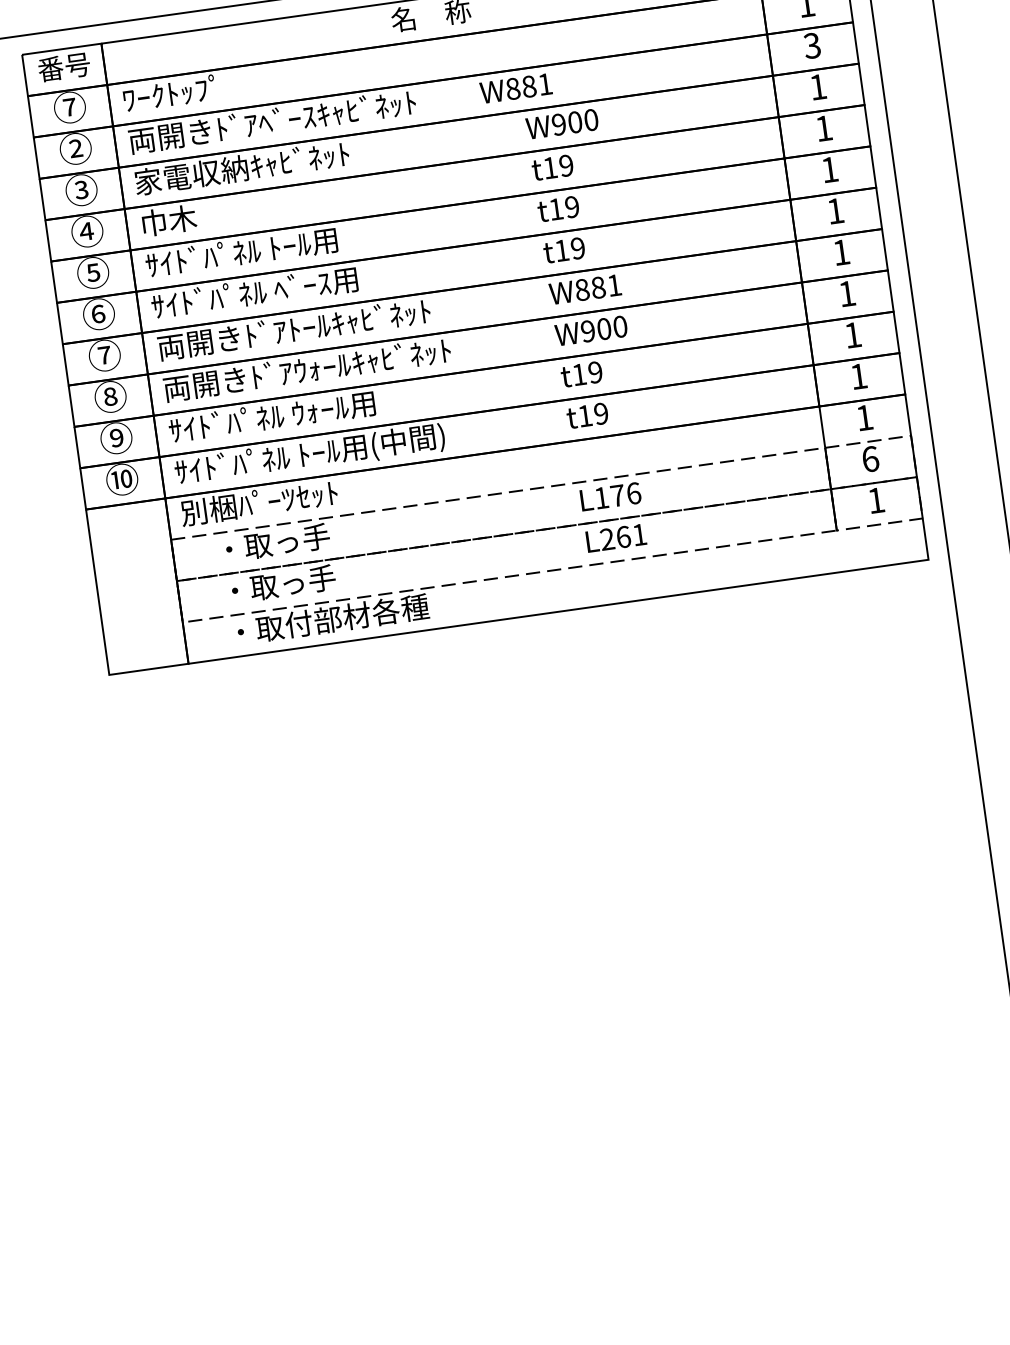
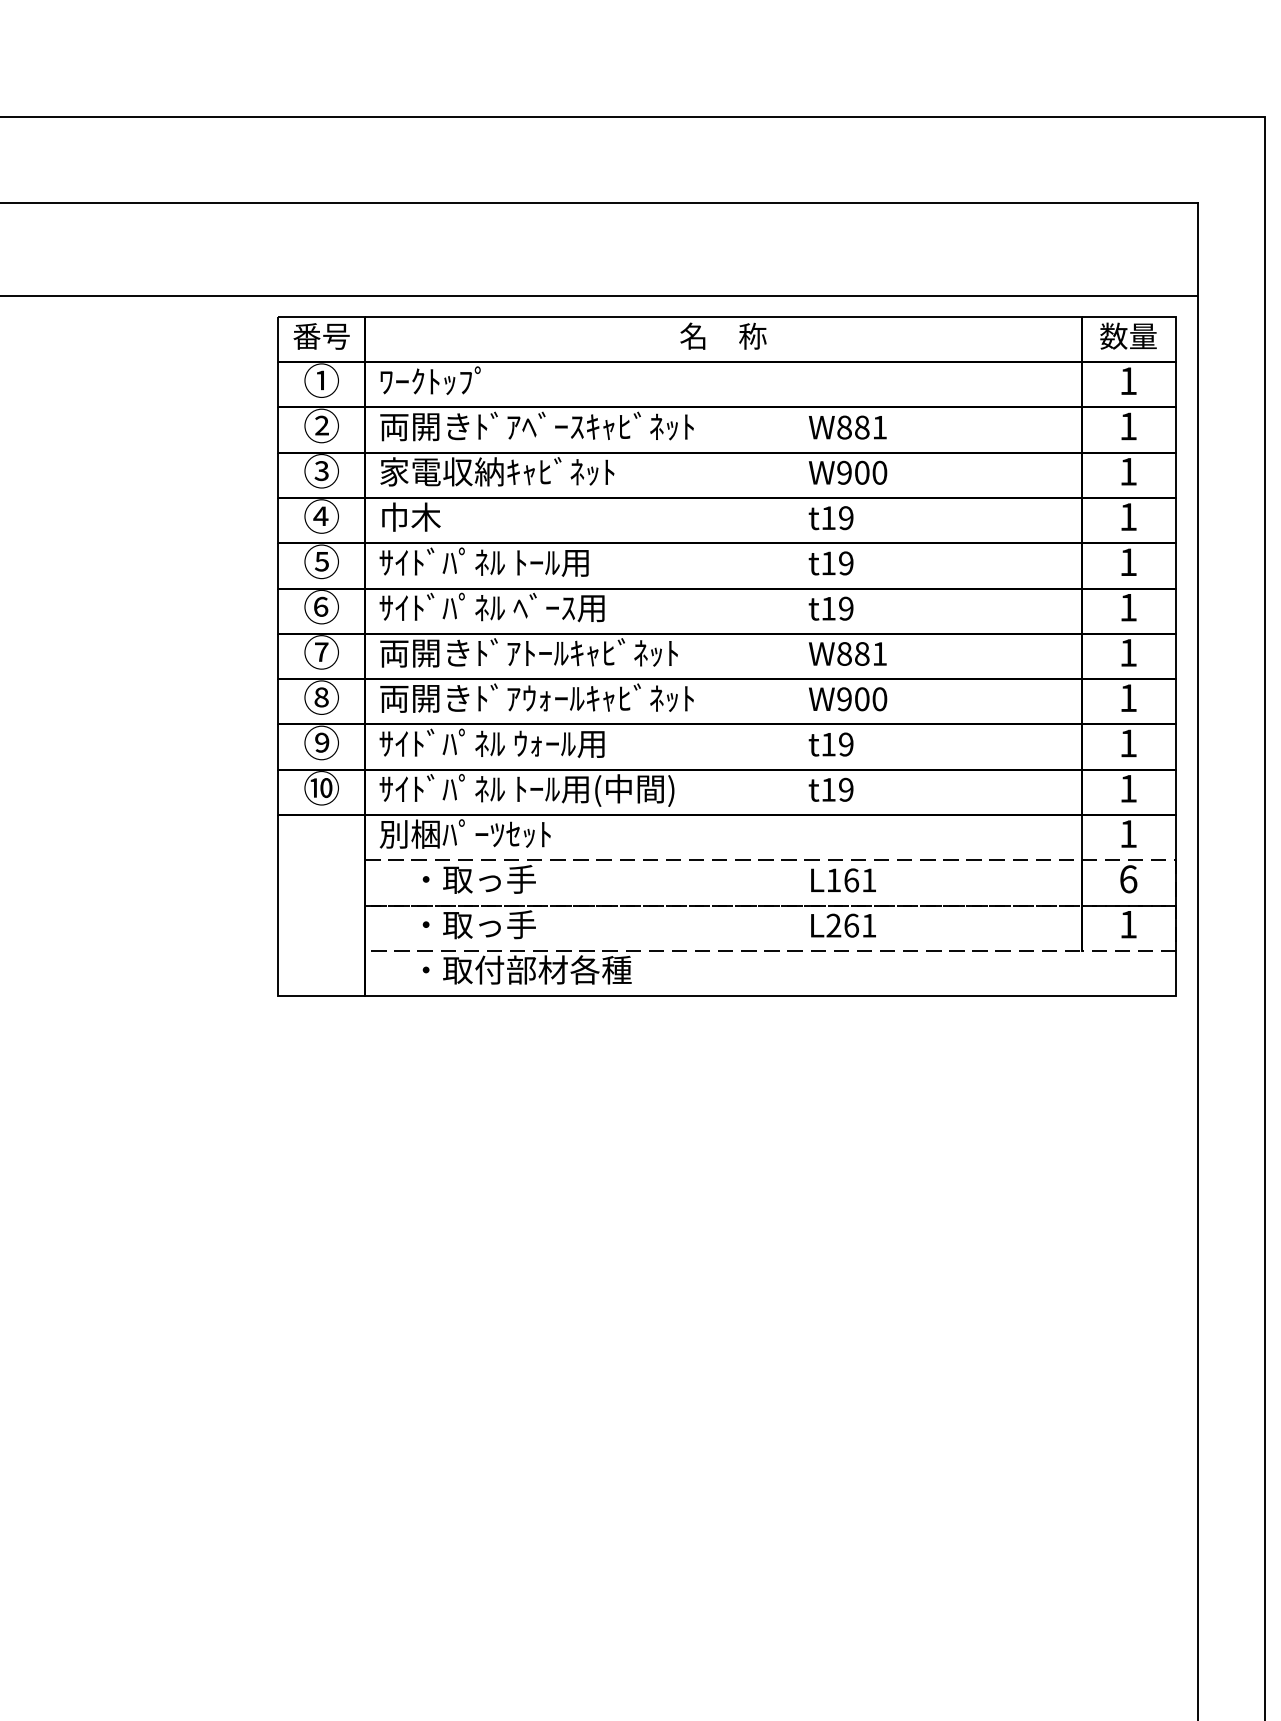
text: (811, 45) -> (1127, 426), 3 -> 1
text: (515, 88) -> (847, 427), moved
text: (69, 107) -> (321, 380), ⑦ -> ①
text: (625, 494) -> (860, 880), L176 -> L161

